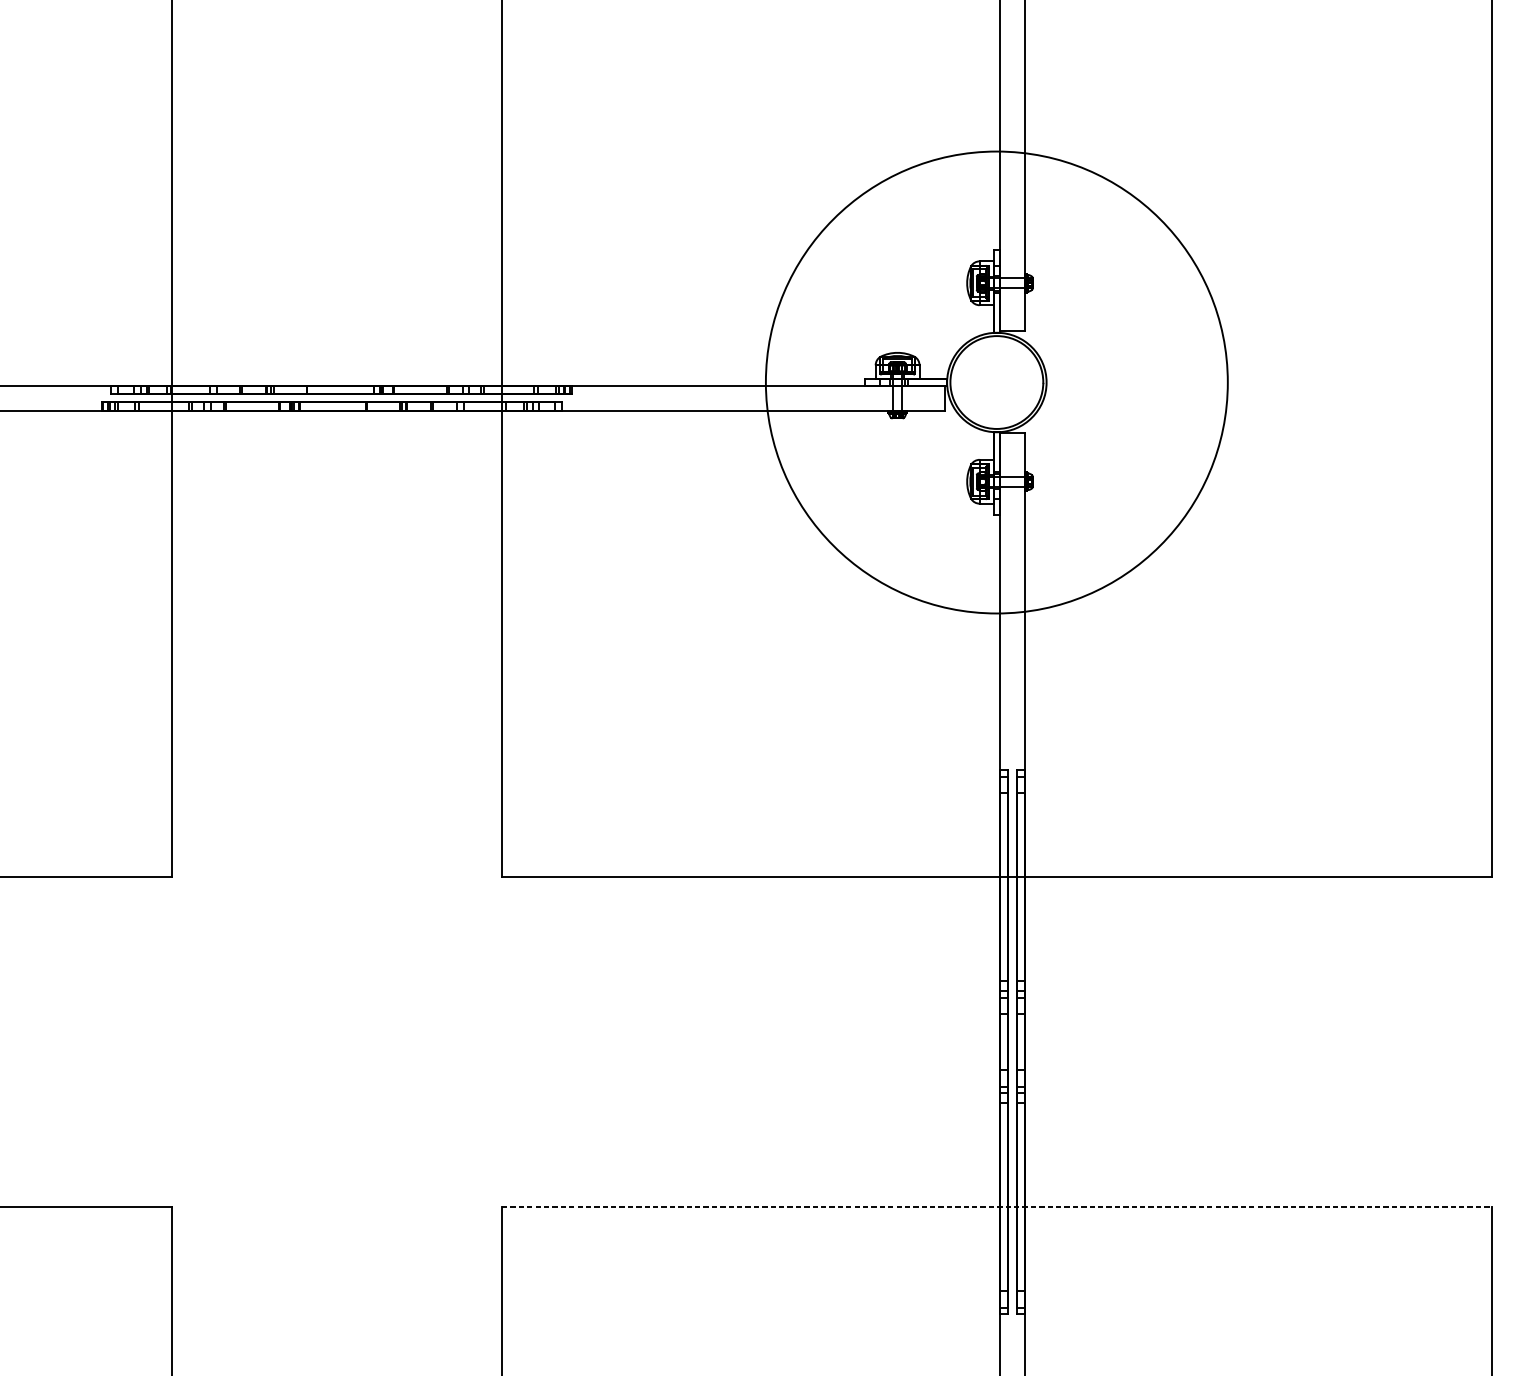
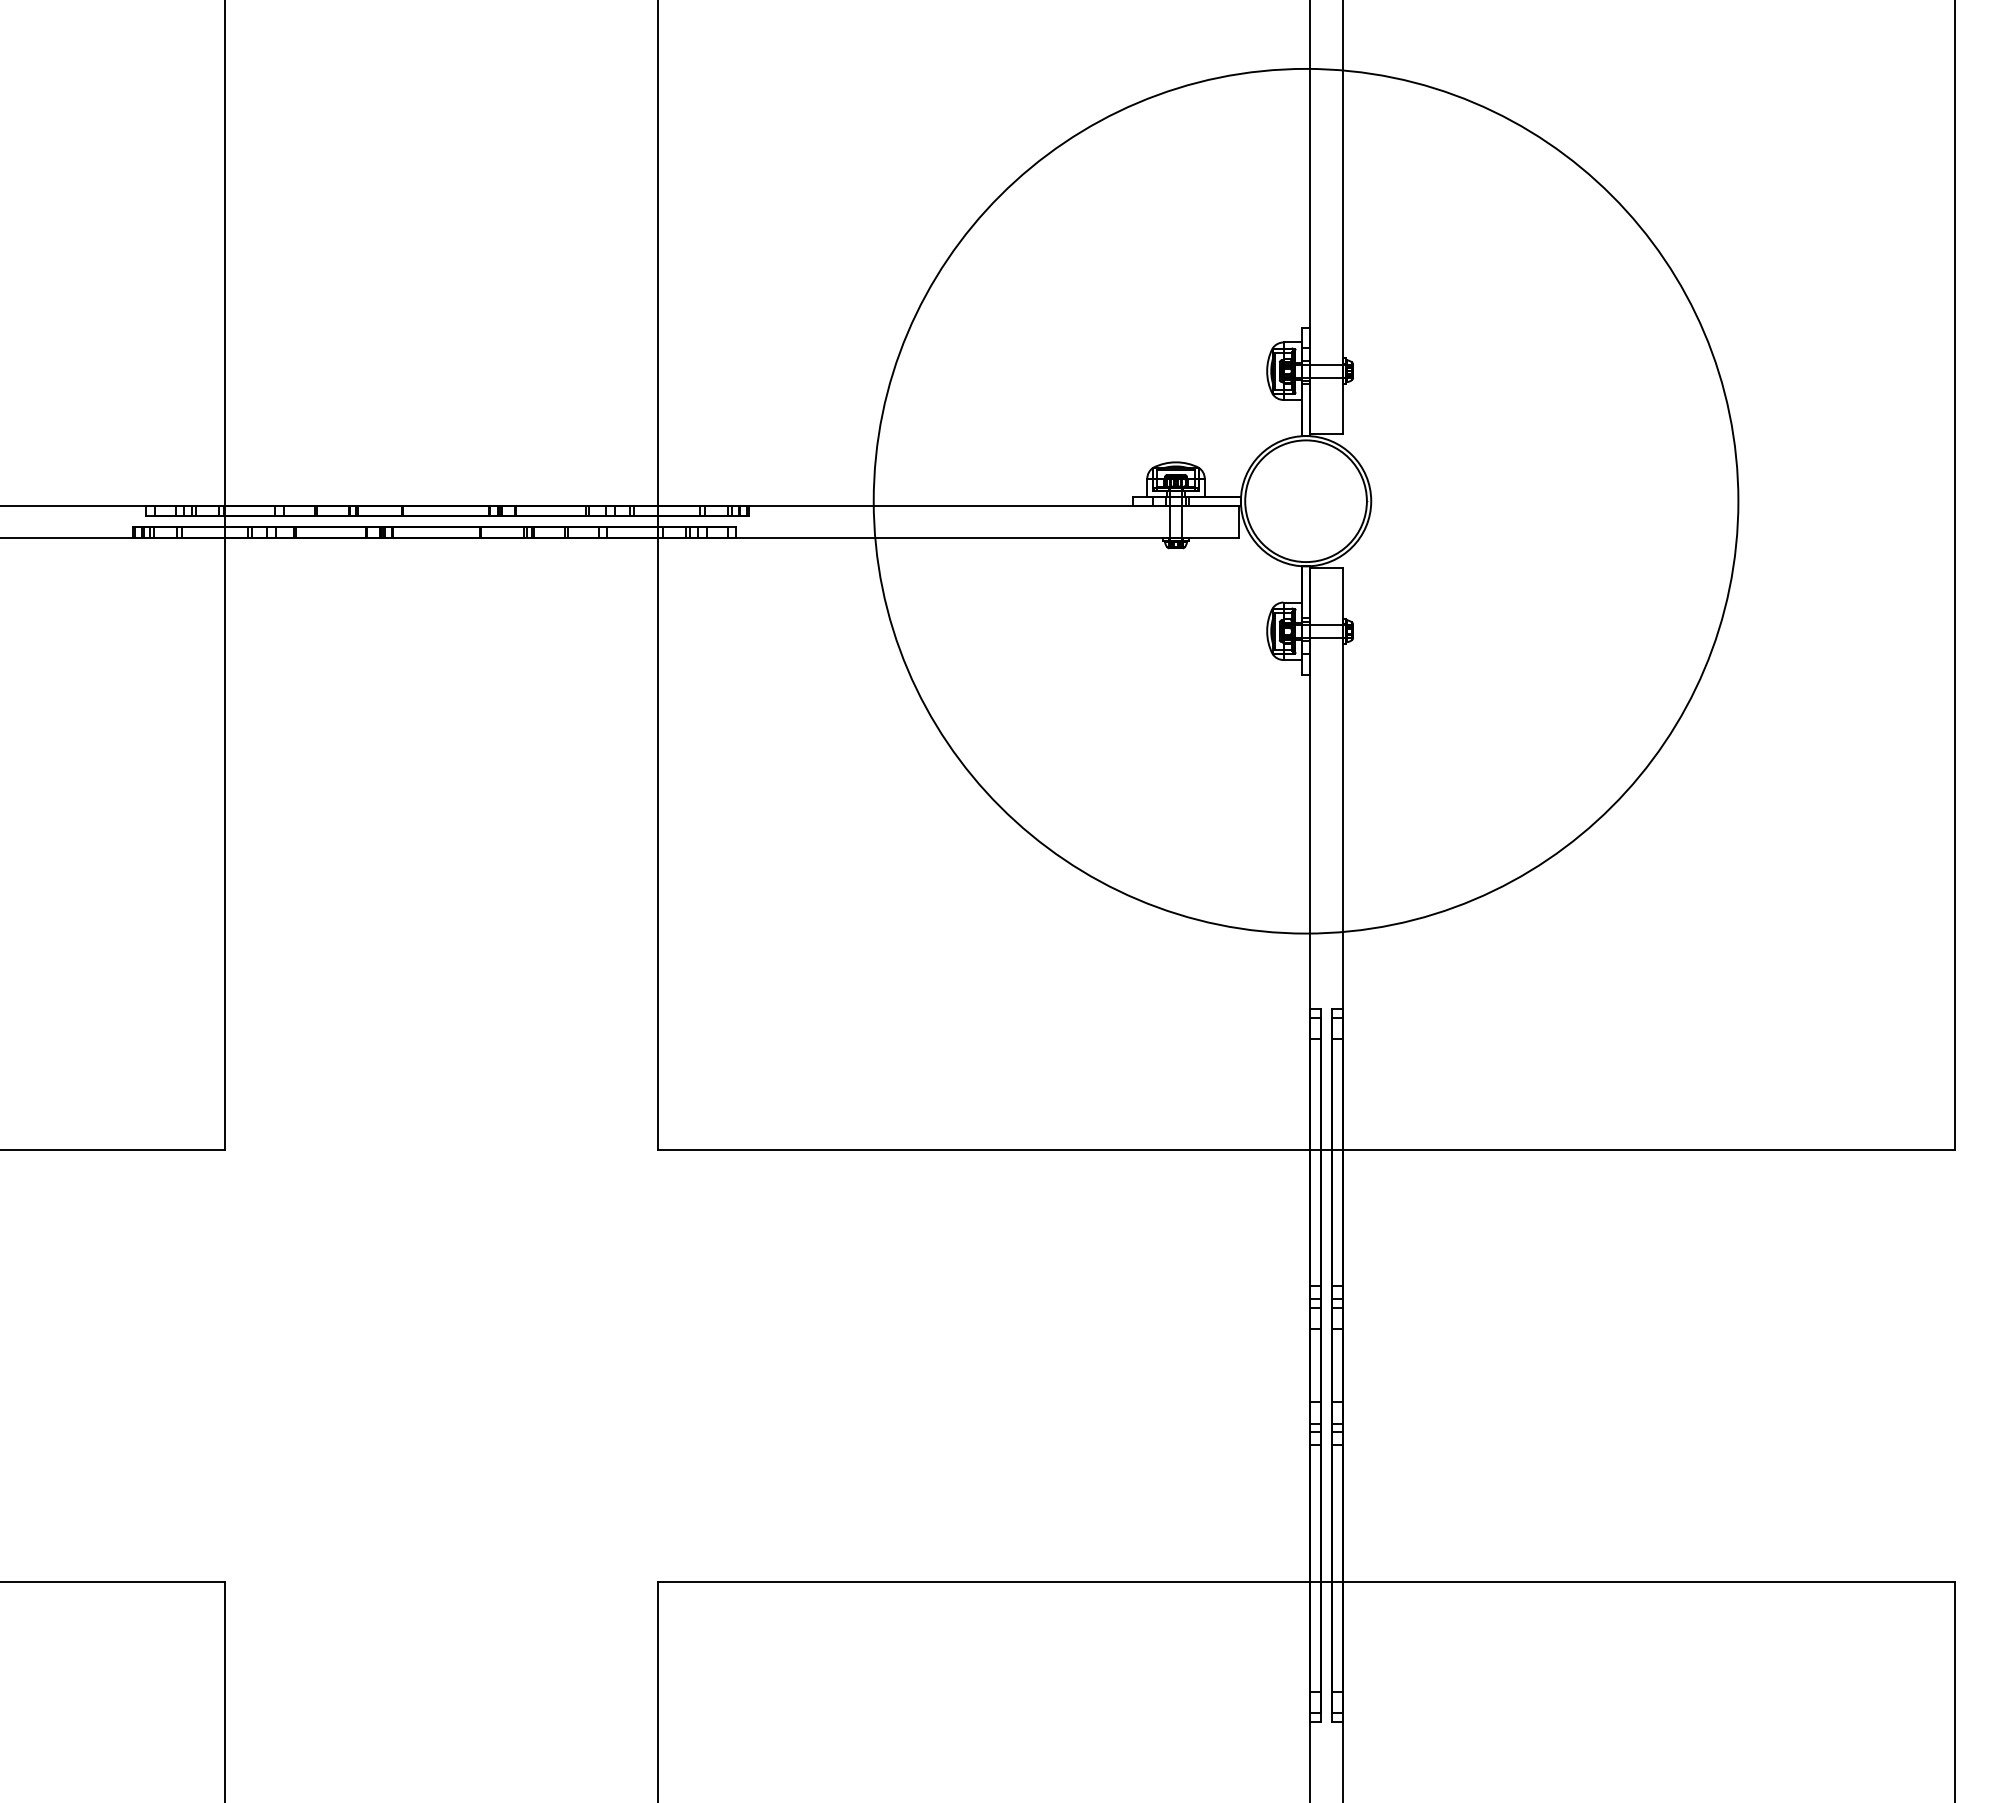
circle: (996, 381) -> (1305, 500), size x1.43
line: (997, 1207) -> (1306, 1582), dashed -> solid

